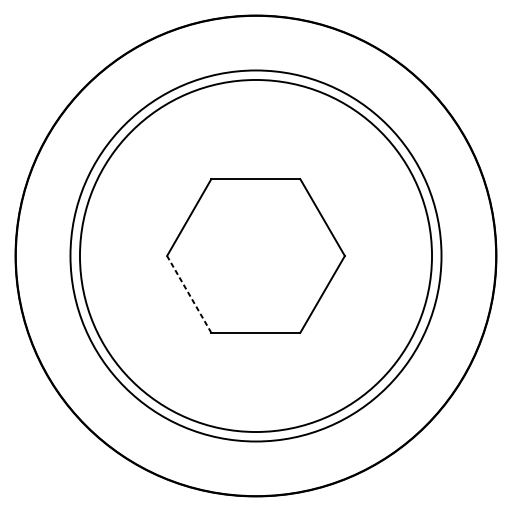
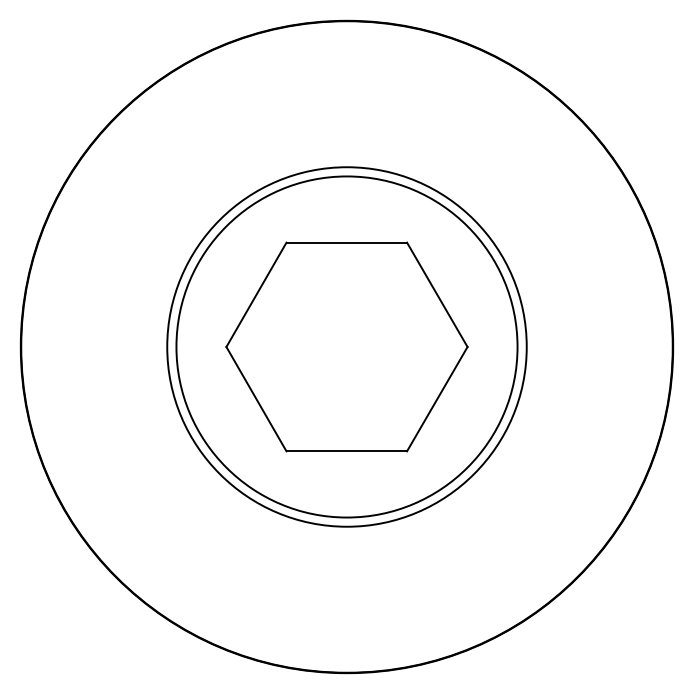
circle: (255, 255) -> (346, 346), size x0.71
circle: (255, 255) -> (346, 346), size x0.71
line: (189, 293) -> (256, 398), dashed -> solid

